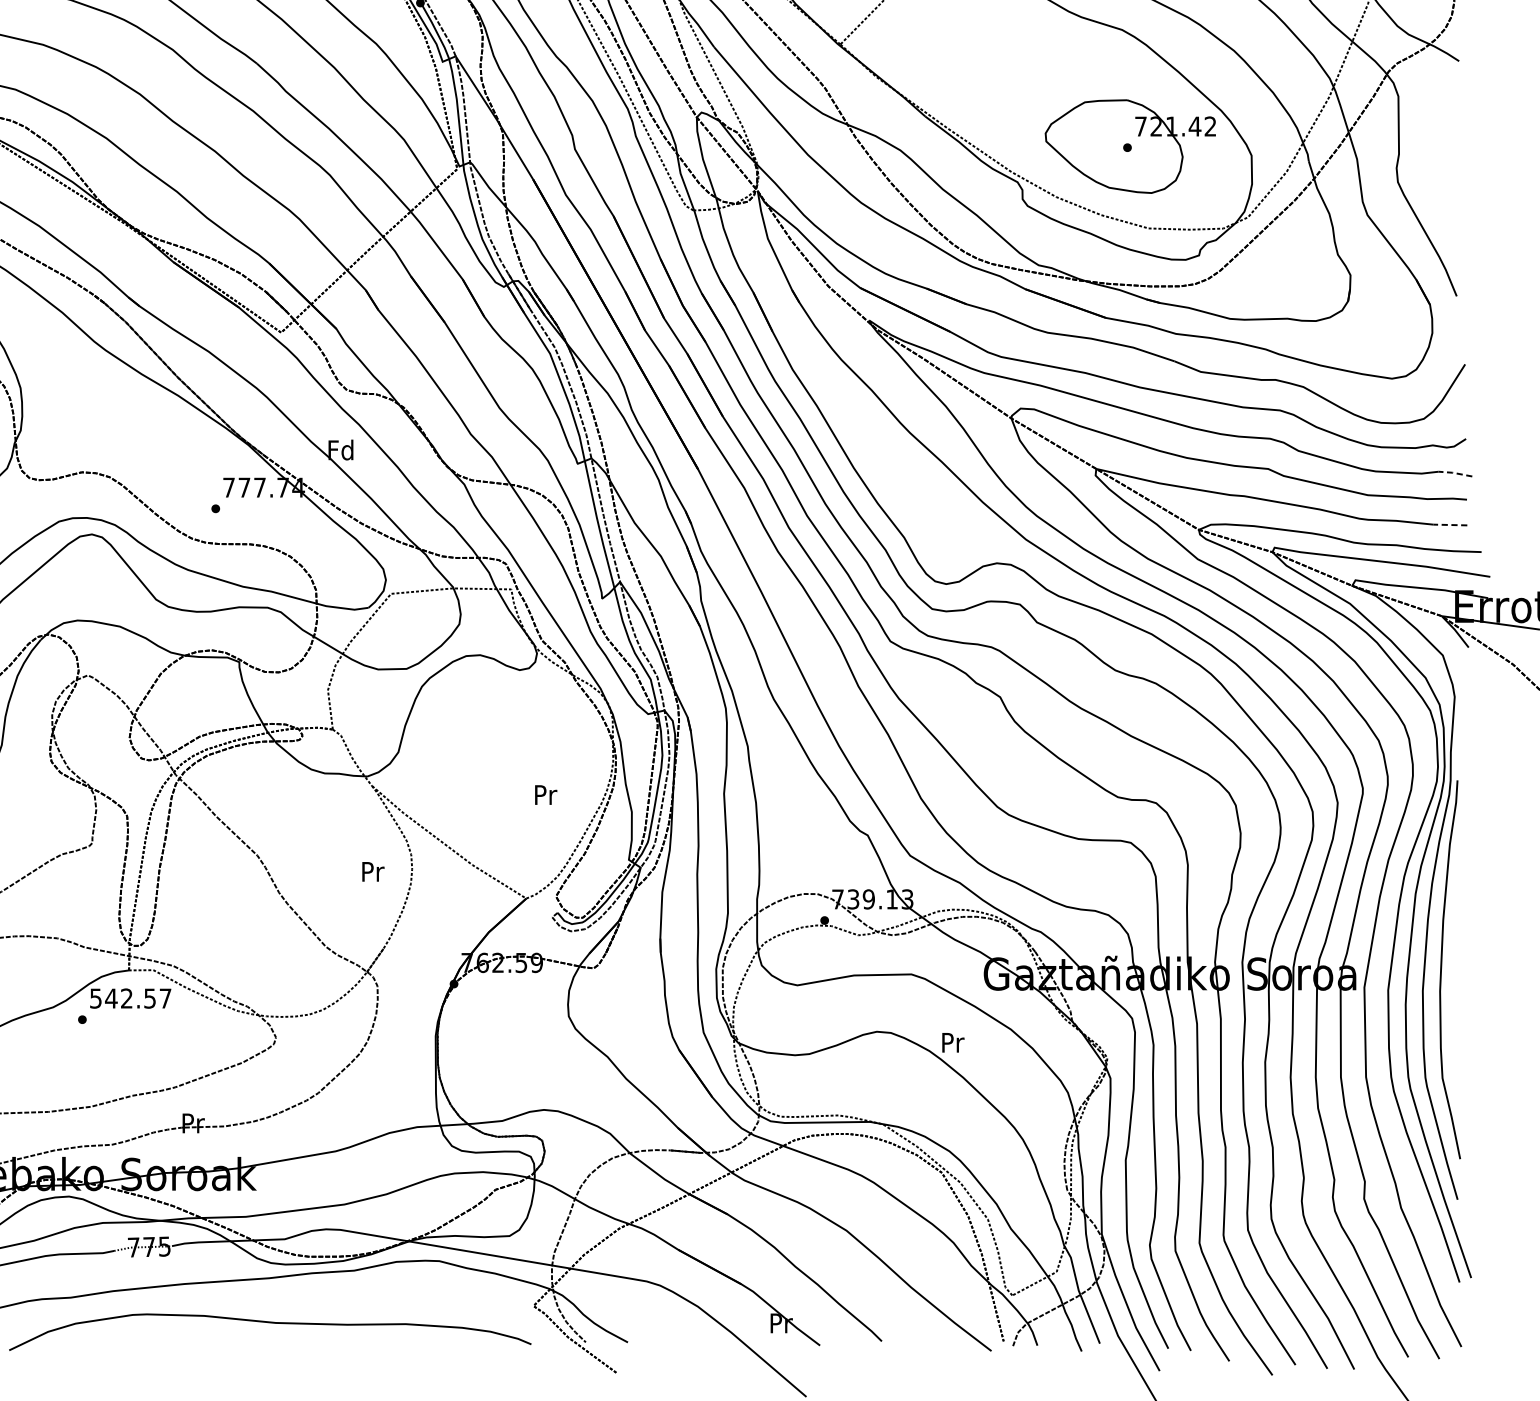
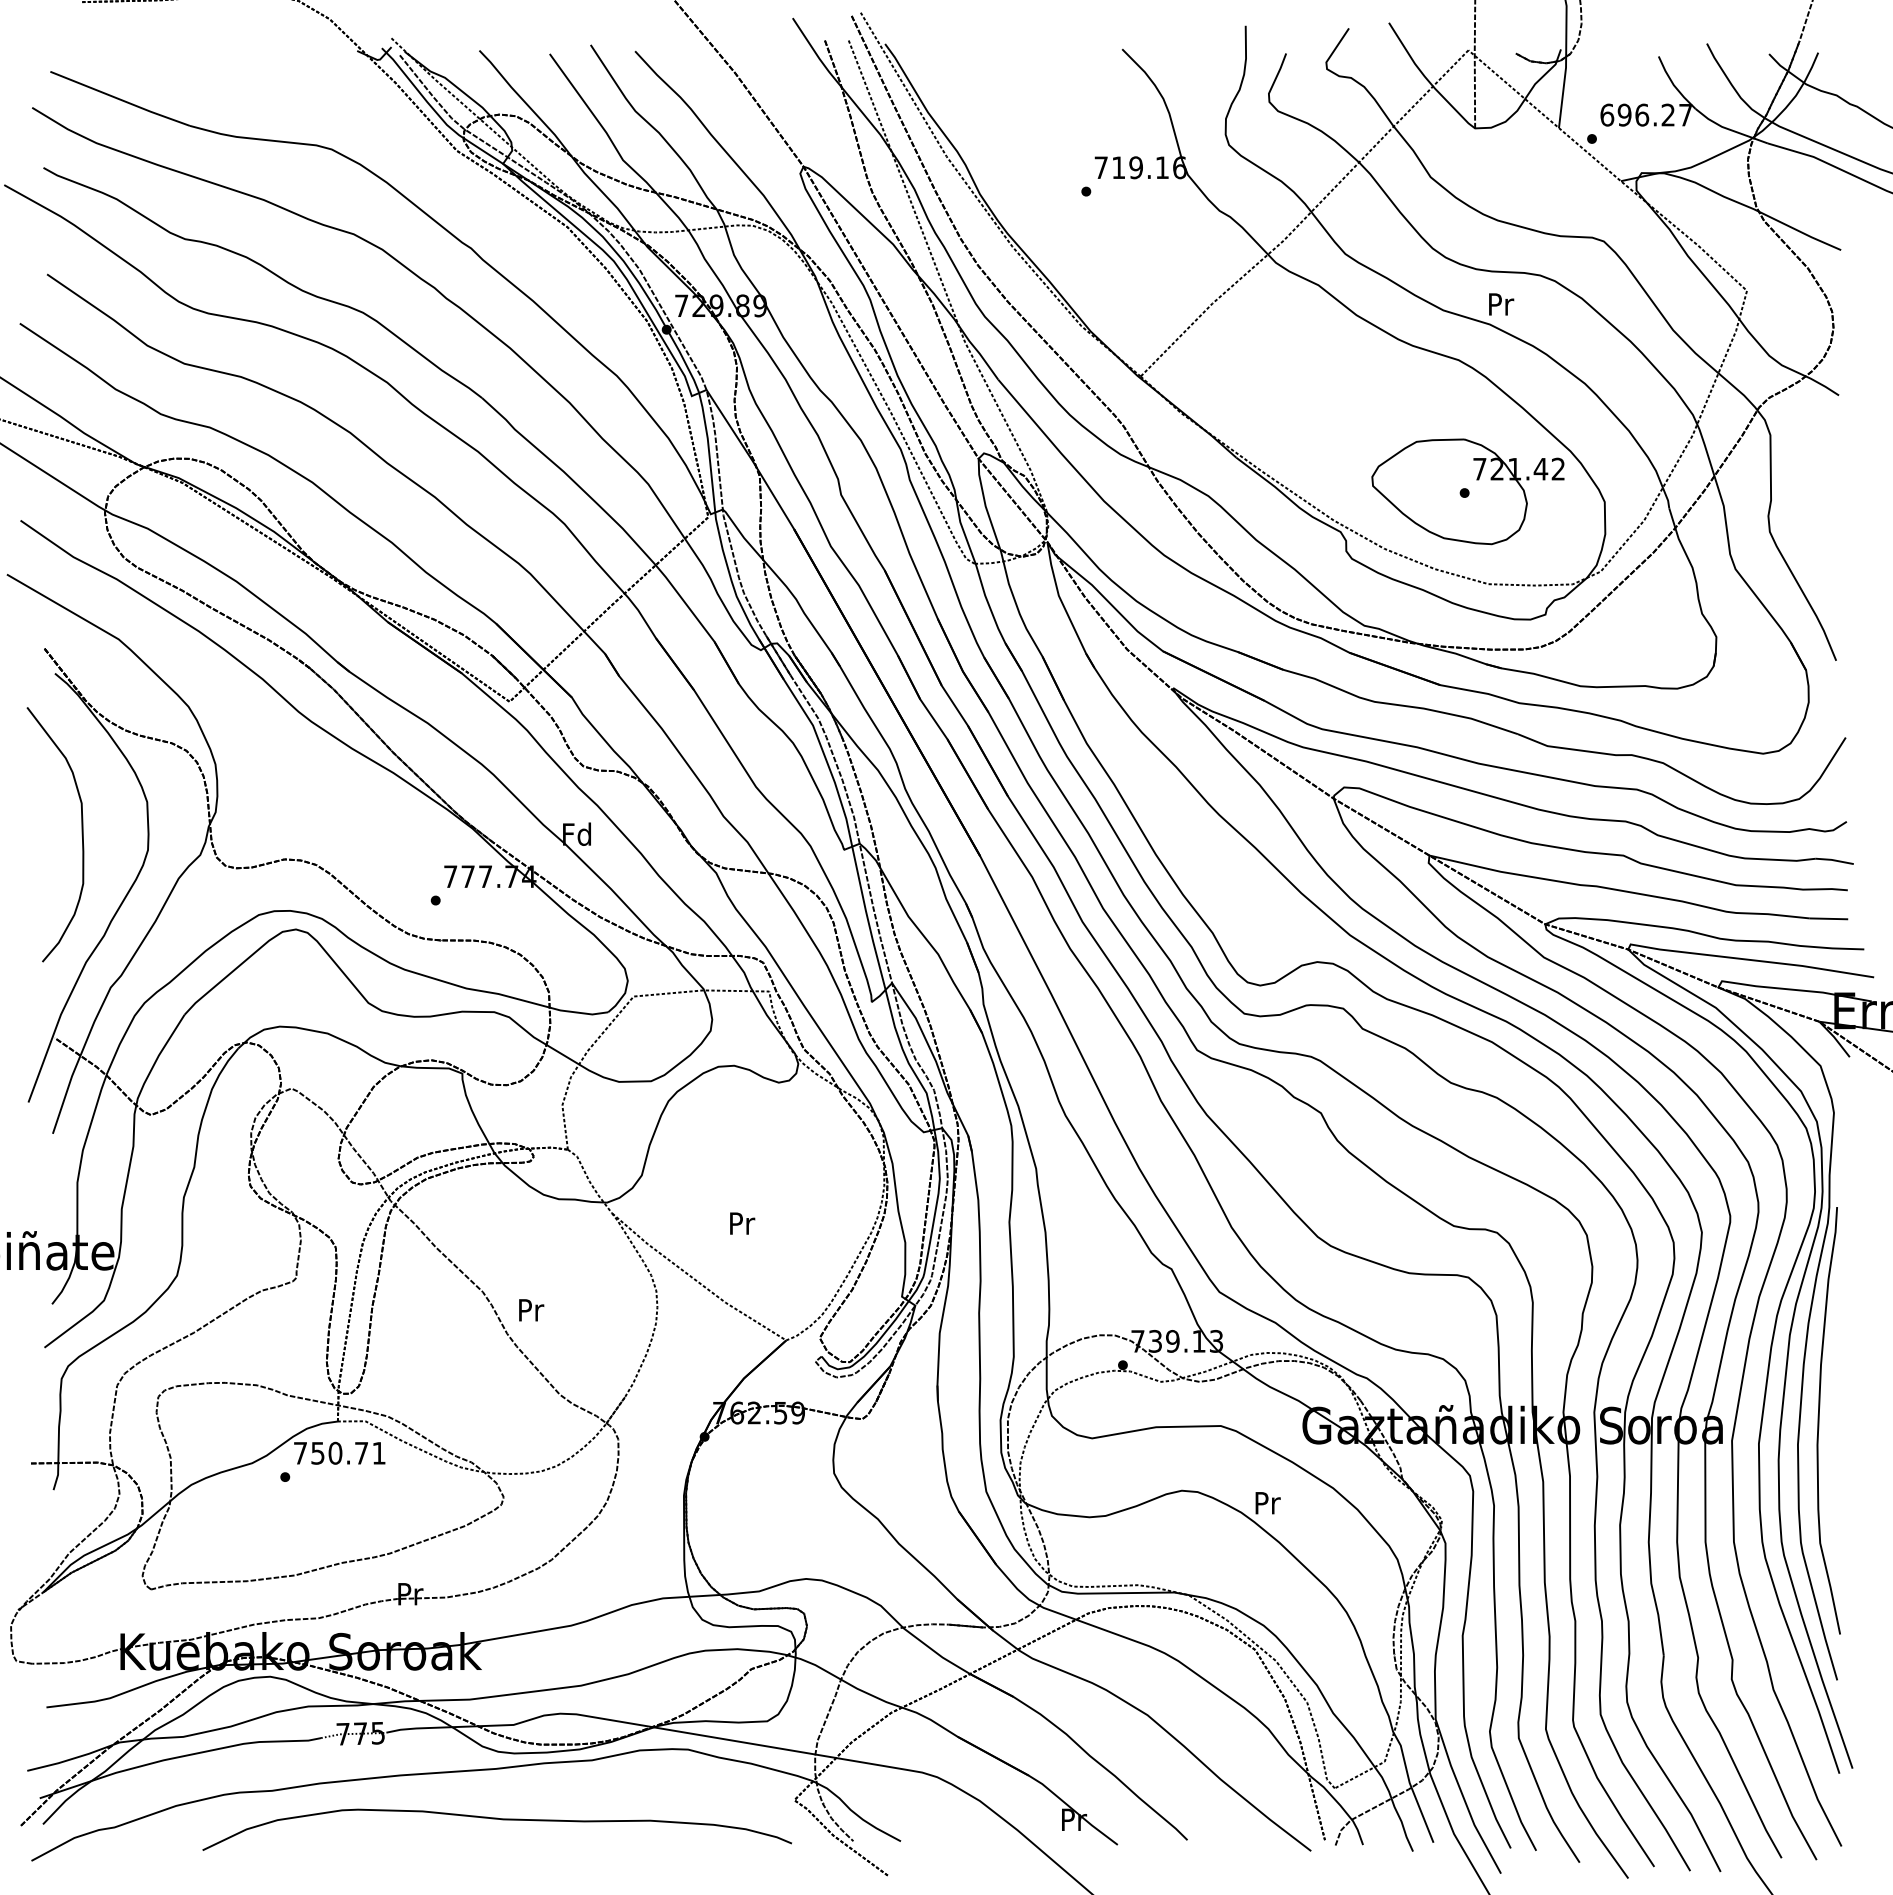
line: (1455, 473) -> (1834, 860), dashed -> solid
line: (1449, 524) -> (1828, 918), dashed -> solid
text: (546, 794) -> (742, 1223), moved
text: (373, 872) -> (531, 1310), moved
text: (130, 997) -> (339, 1452), 542.57 -> 750.71

